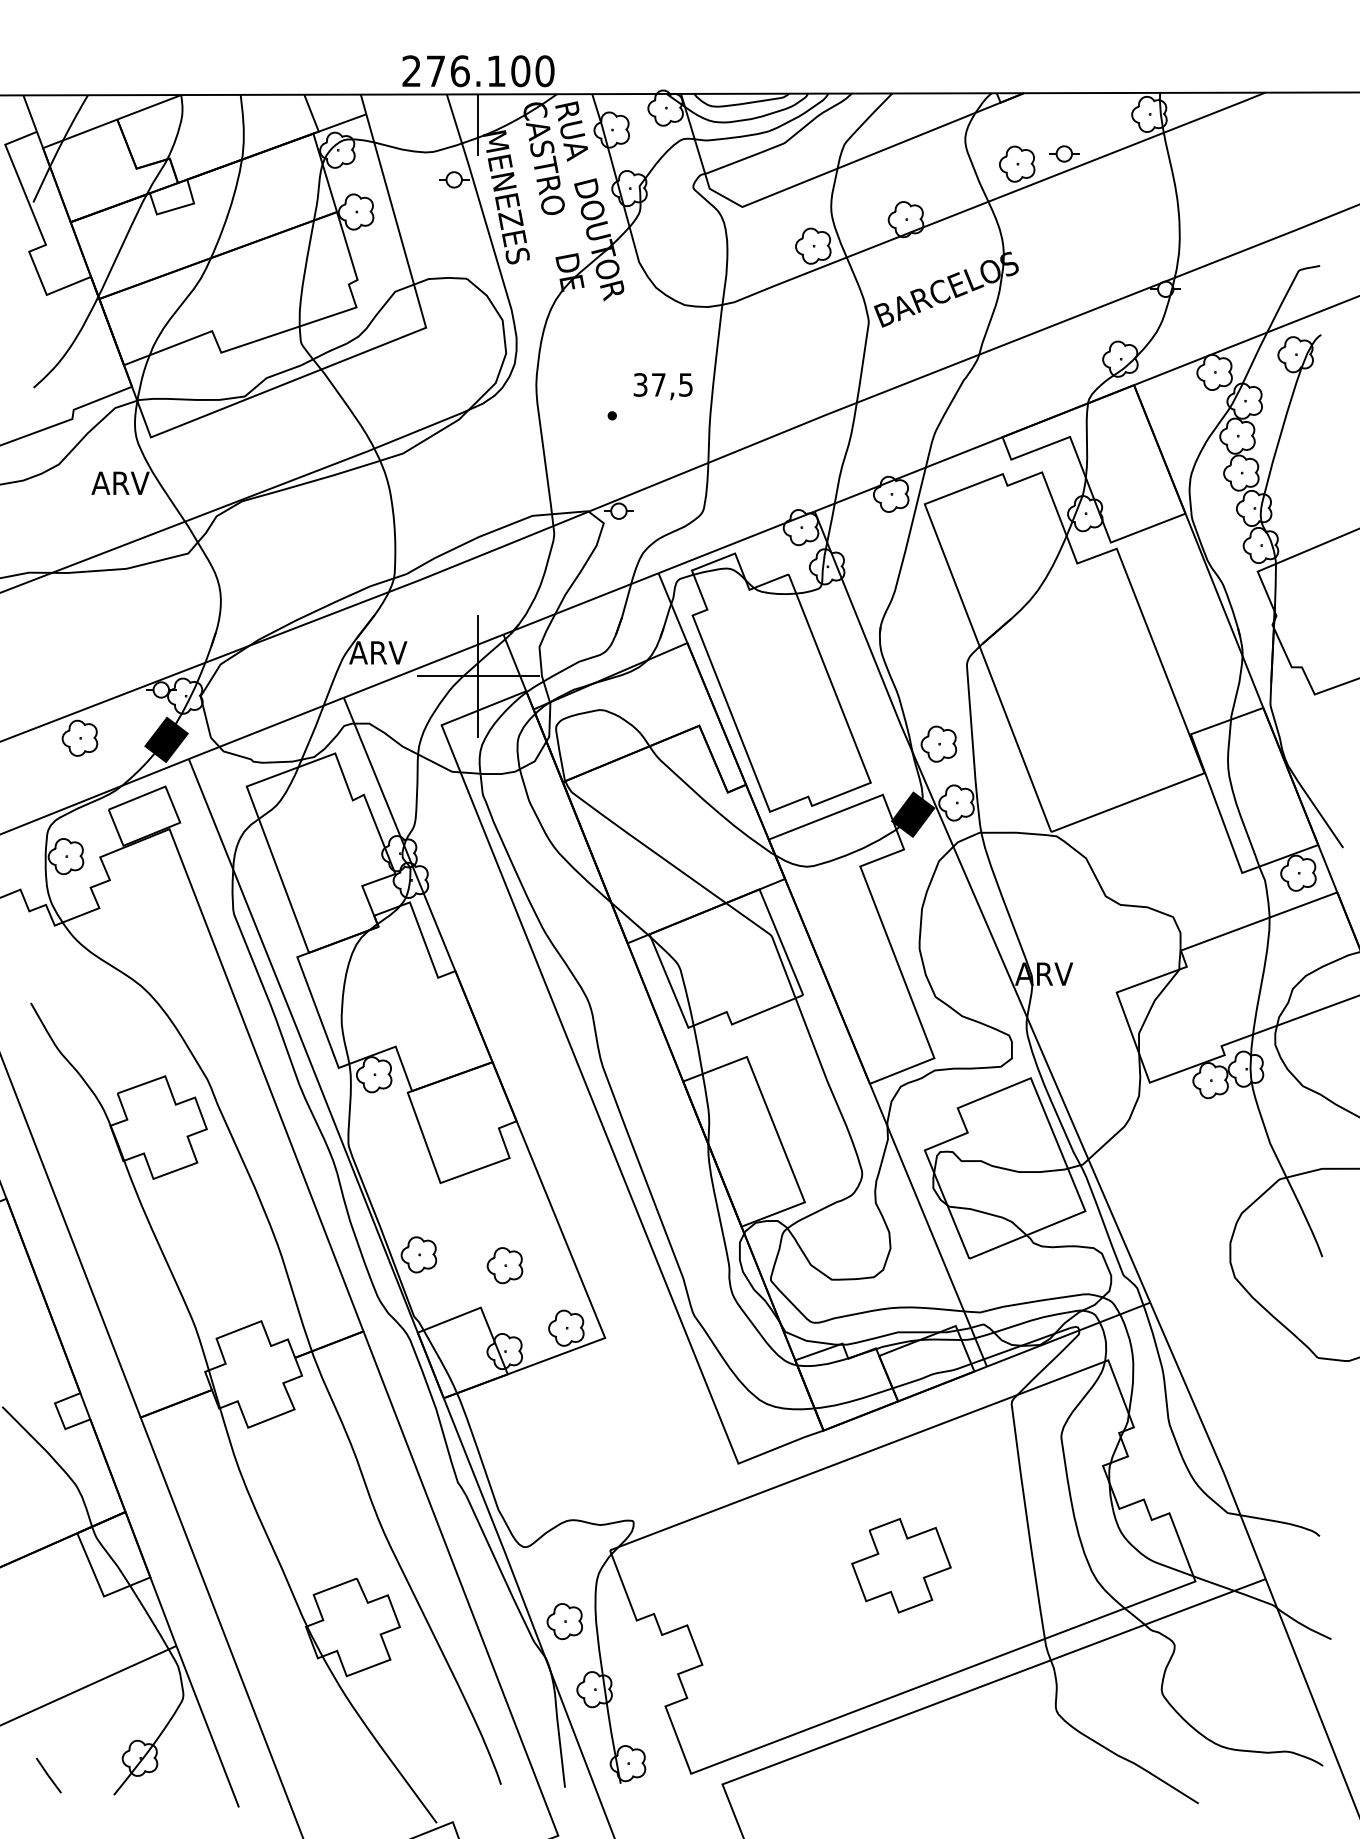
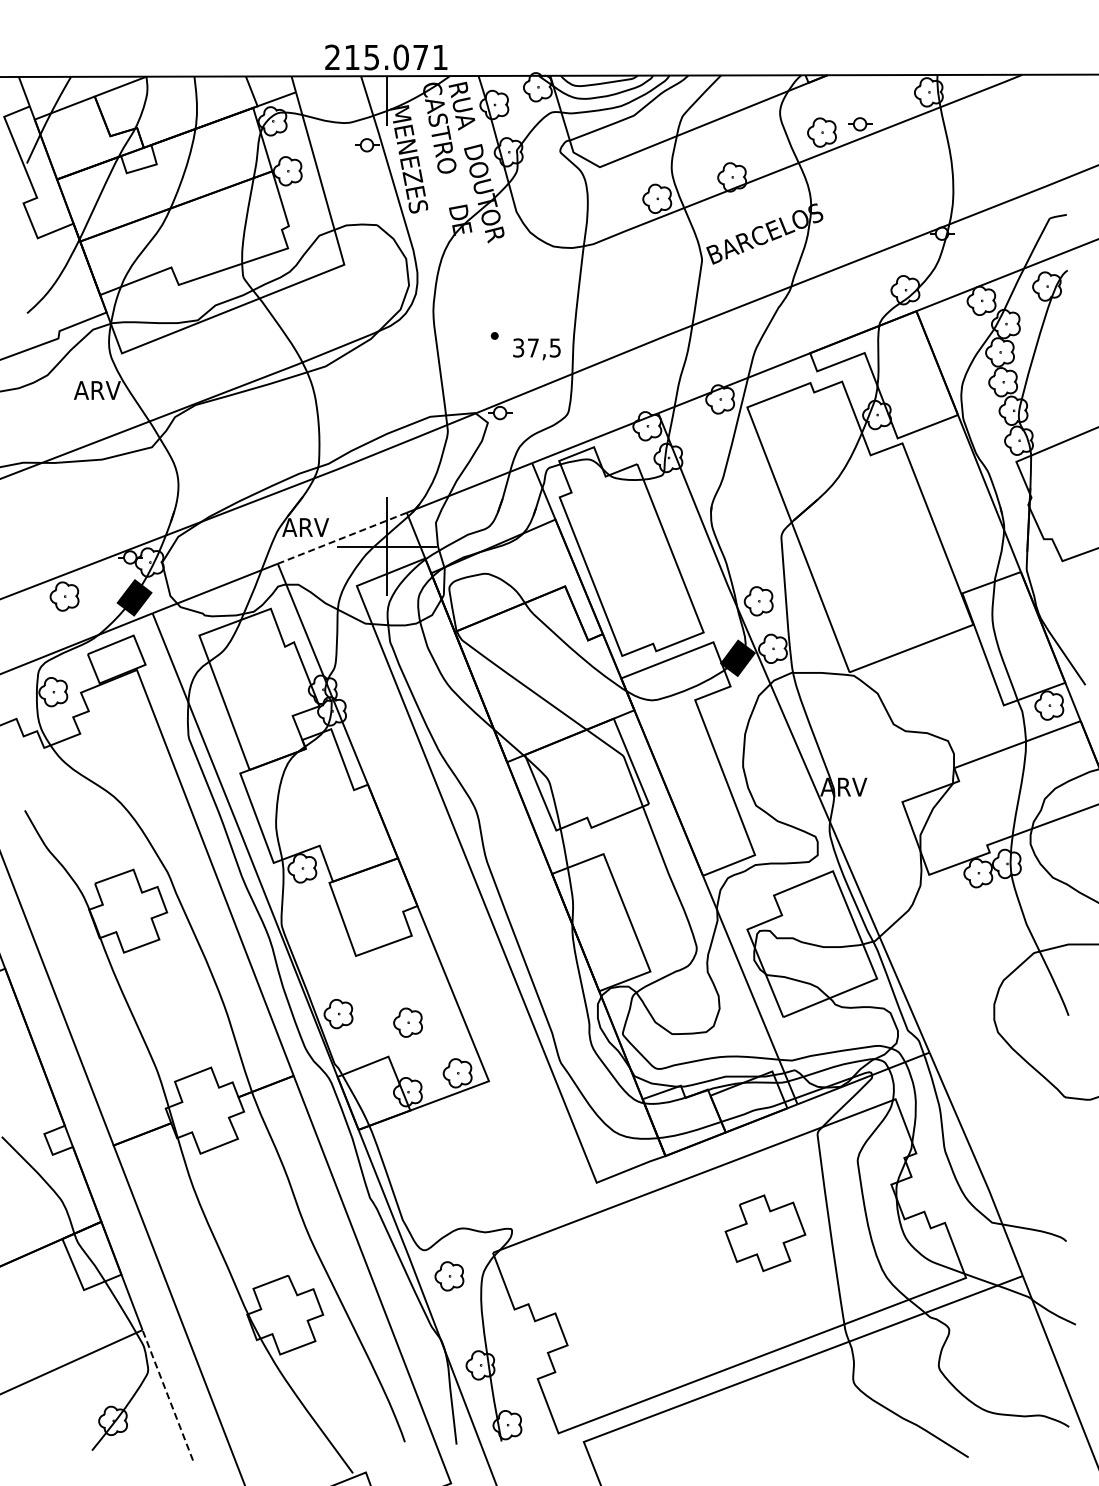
text: (490, 71) -> (396, 57), 276.100 -> 215.071
text: (662, 386) -> (536, 349), moved
line: (422, 666) -> (341, 538), solid -> dashed
part: (901, 1564) -> (765, 1232), moved
part: (564, 1621) -> (449, 1276), moved
line: (207, 1726) -> (167, 1395), solid -> dashed
line: (47, 1775) -> (38, 1434), removed

